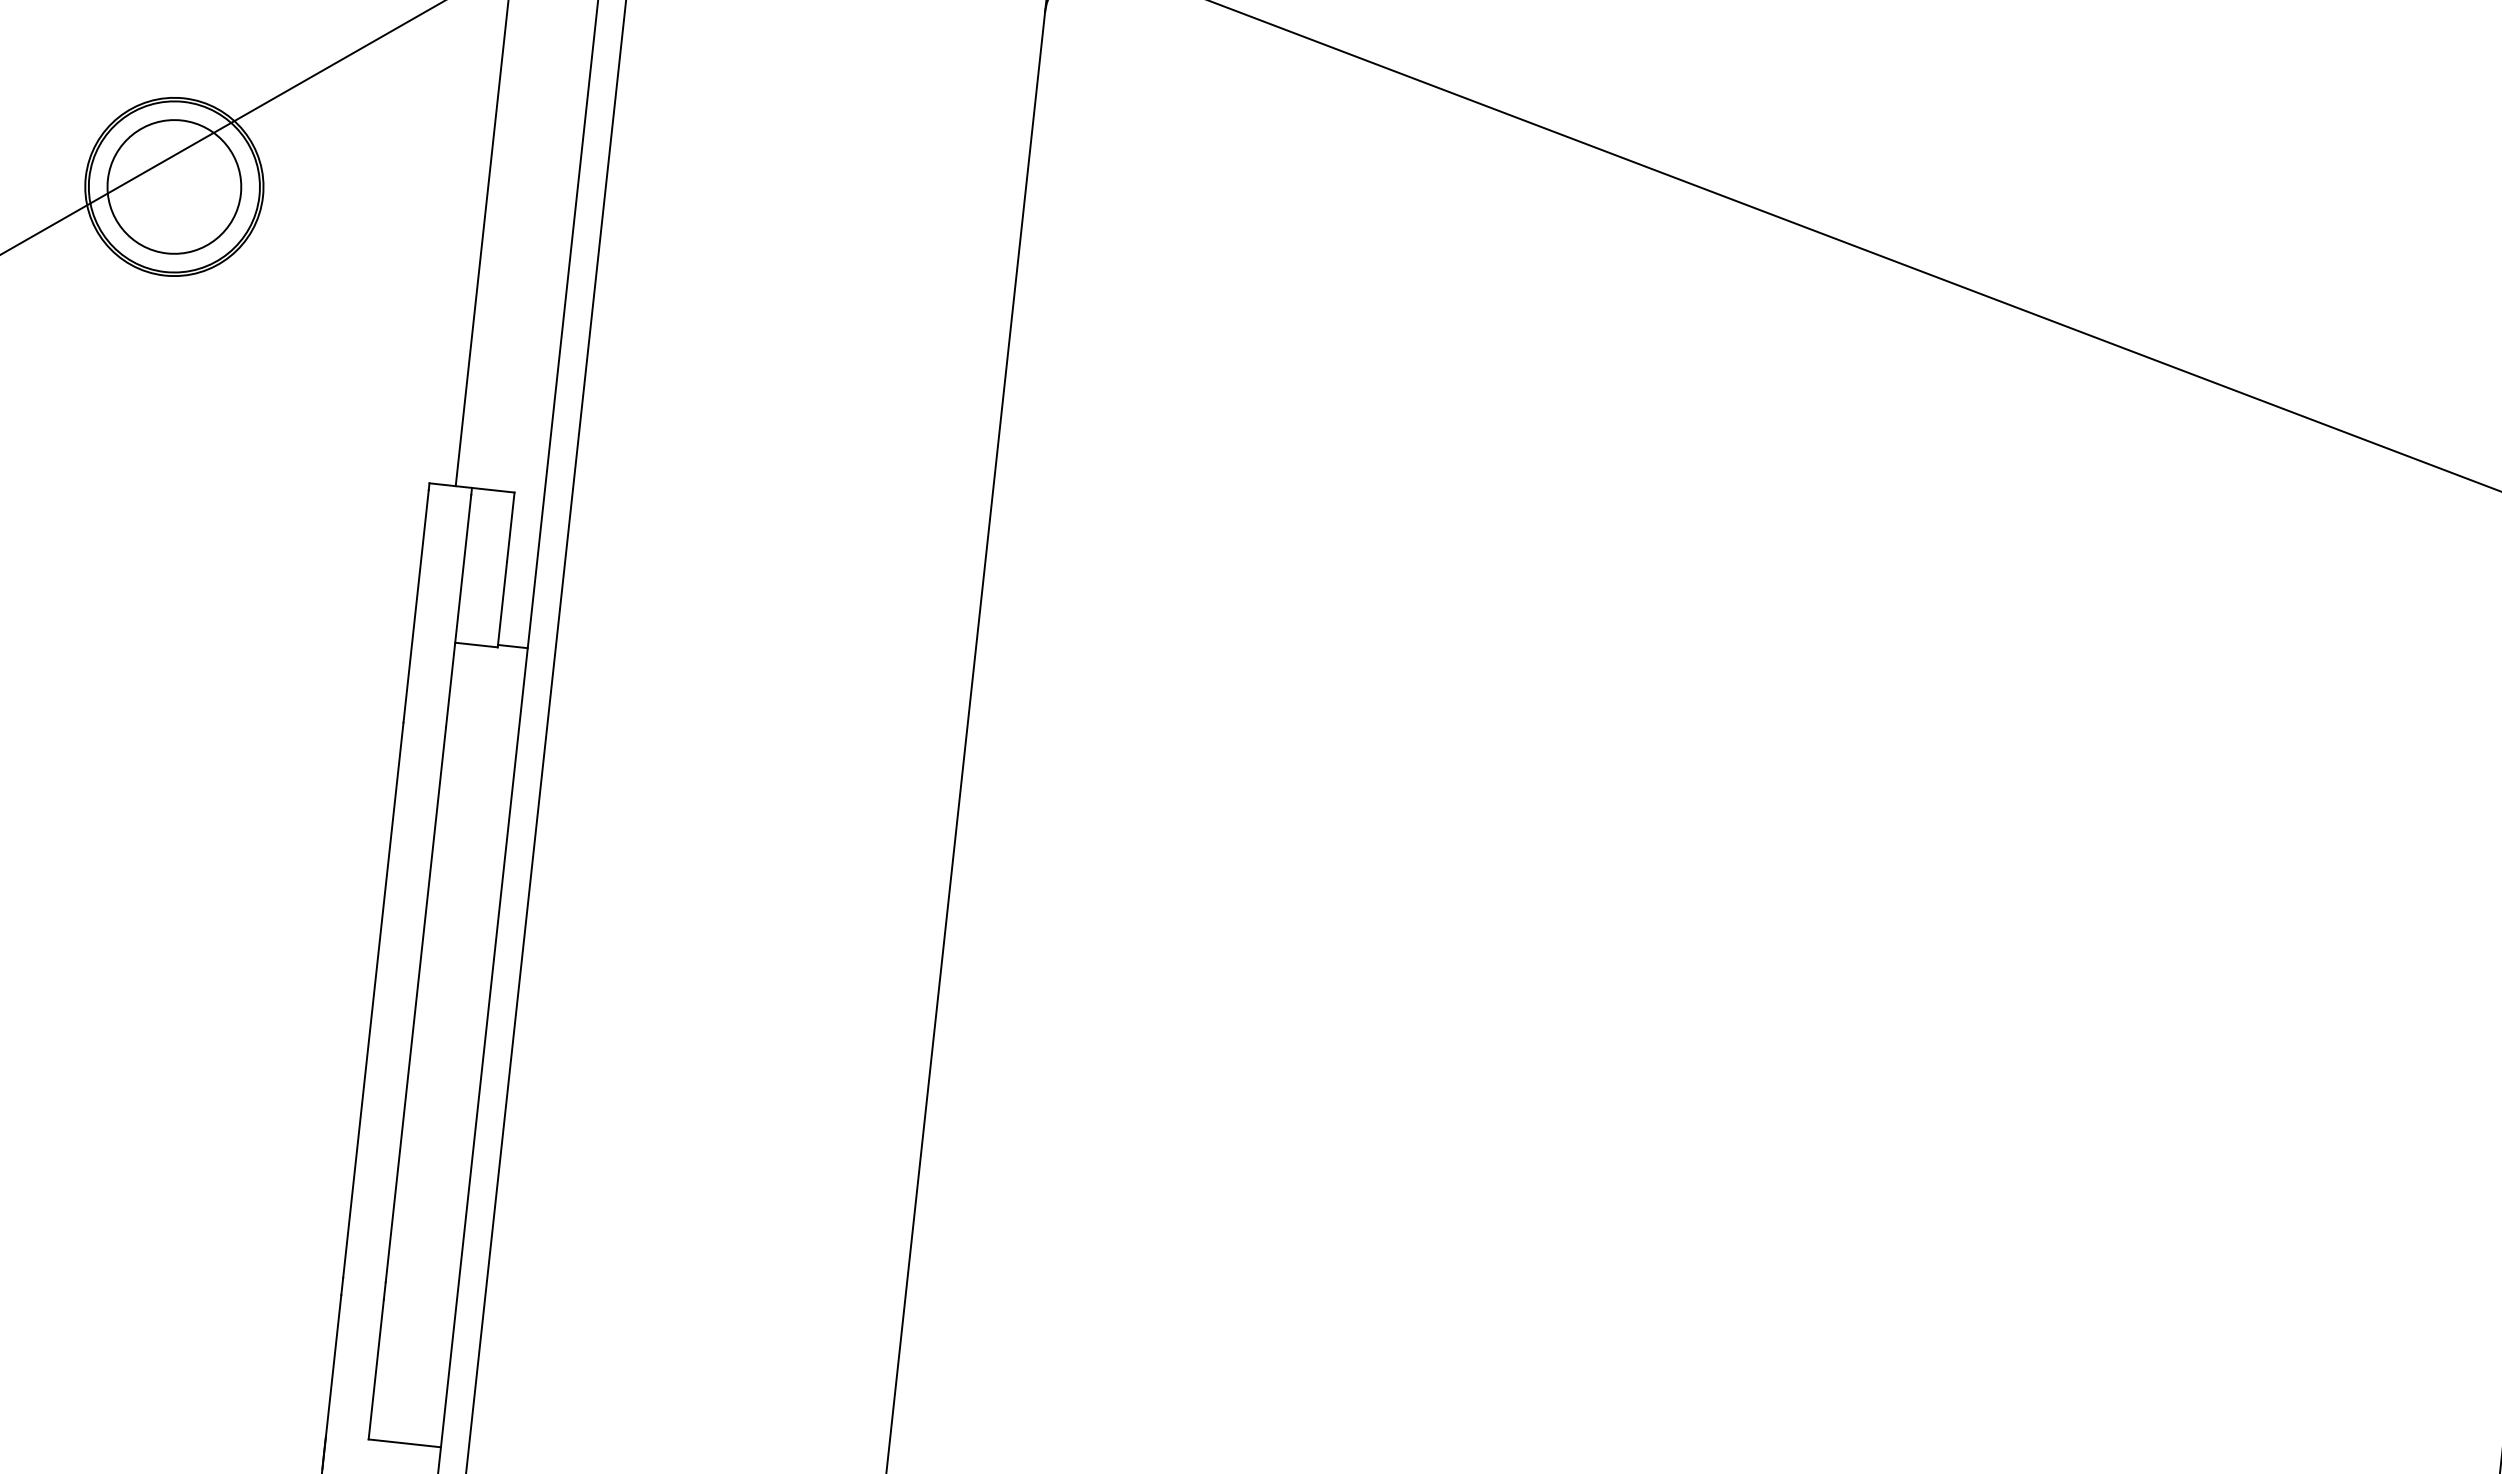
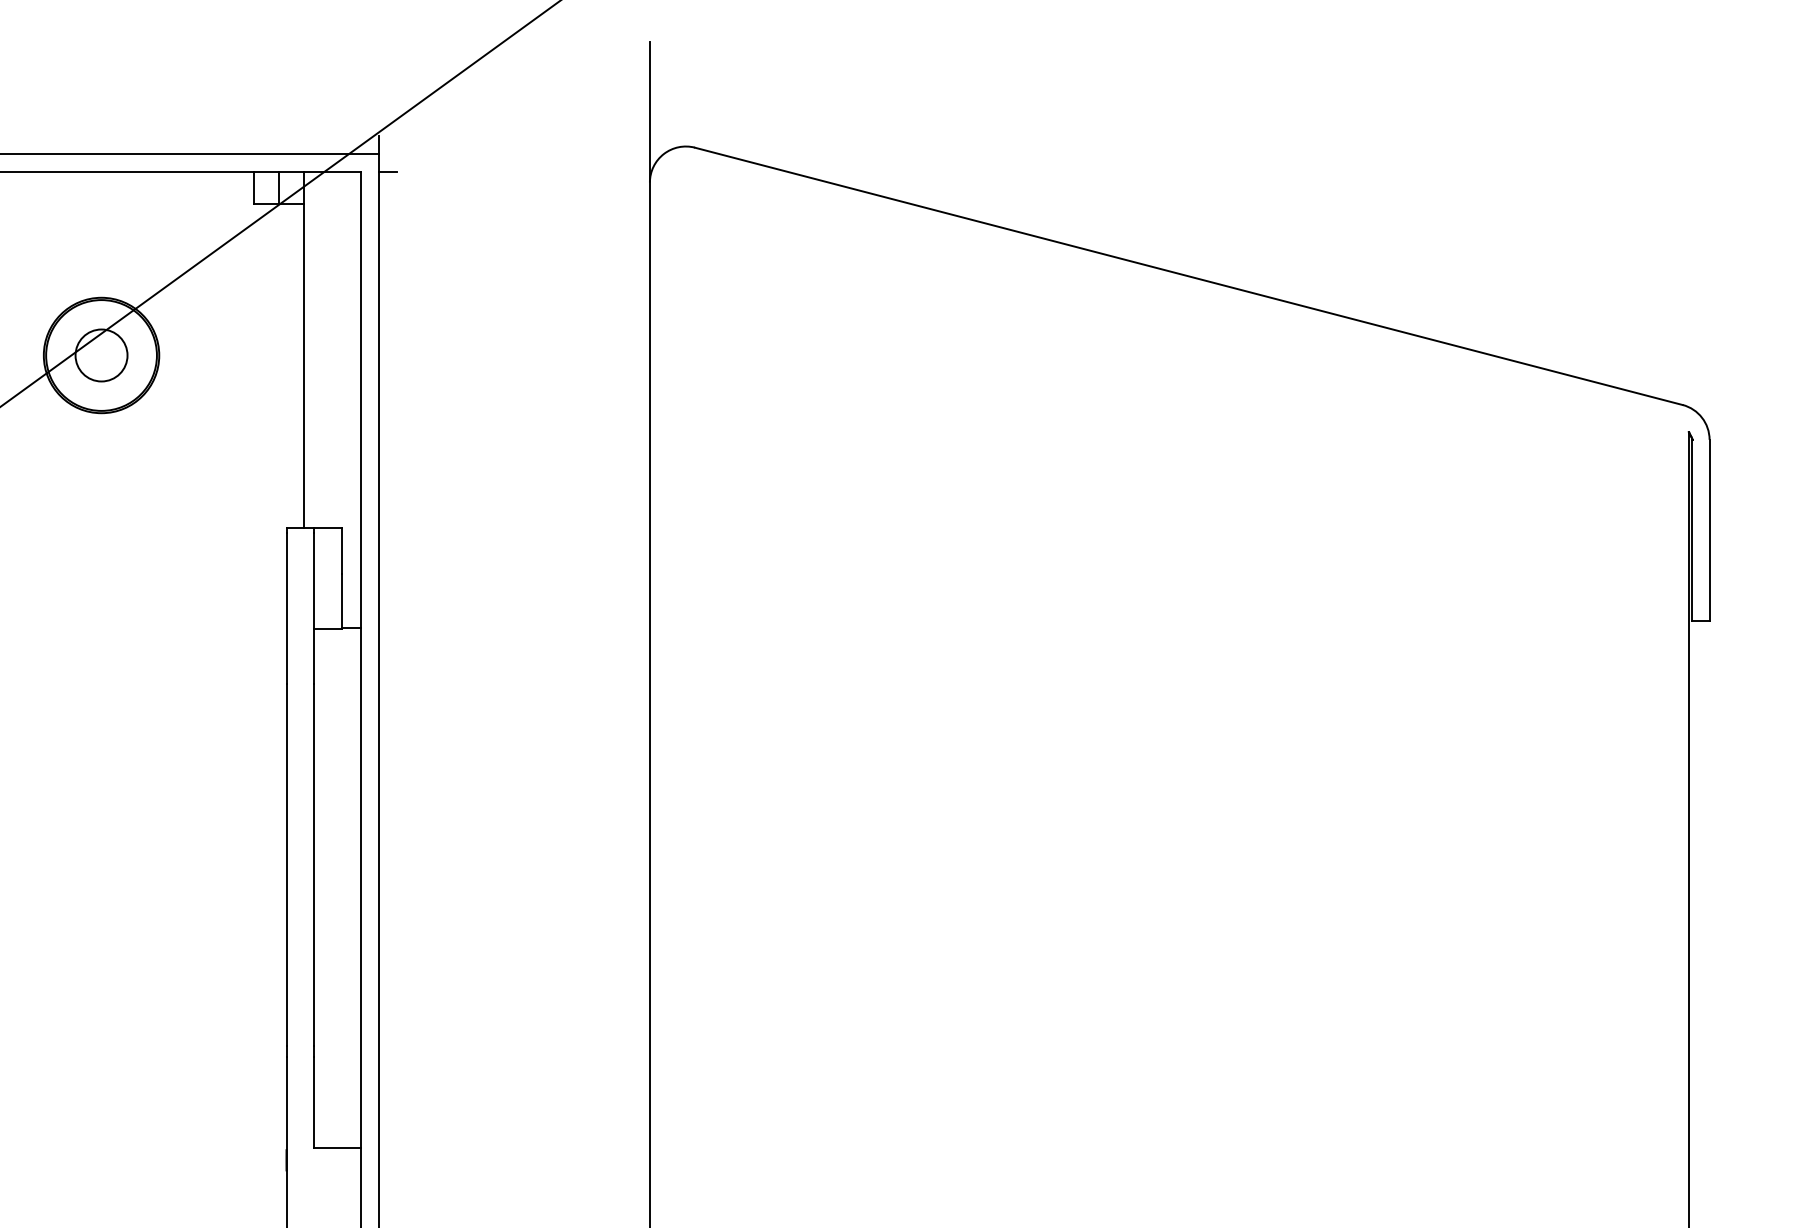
circle: (174, 186) -> (101, 355), size x0.6

